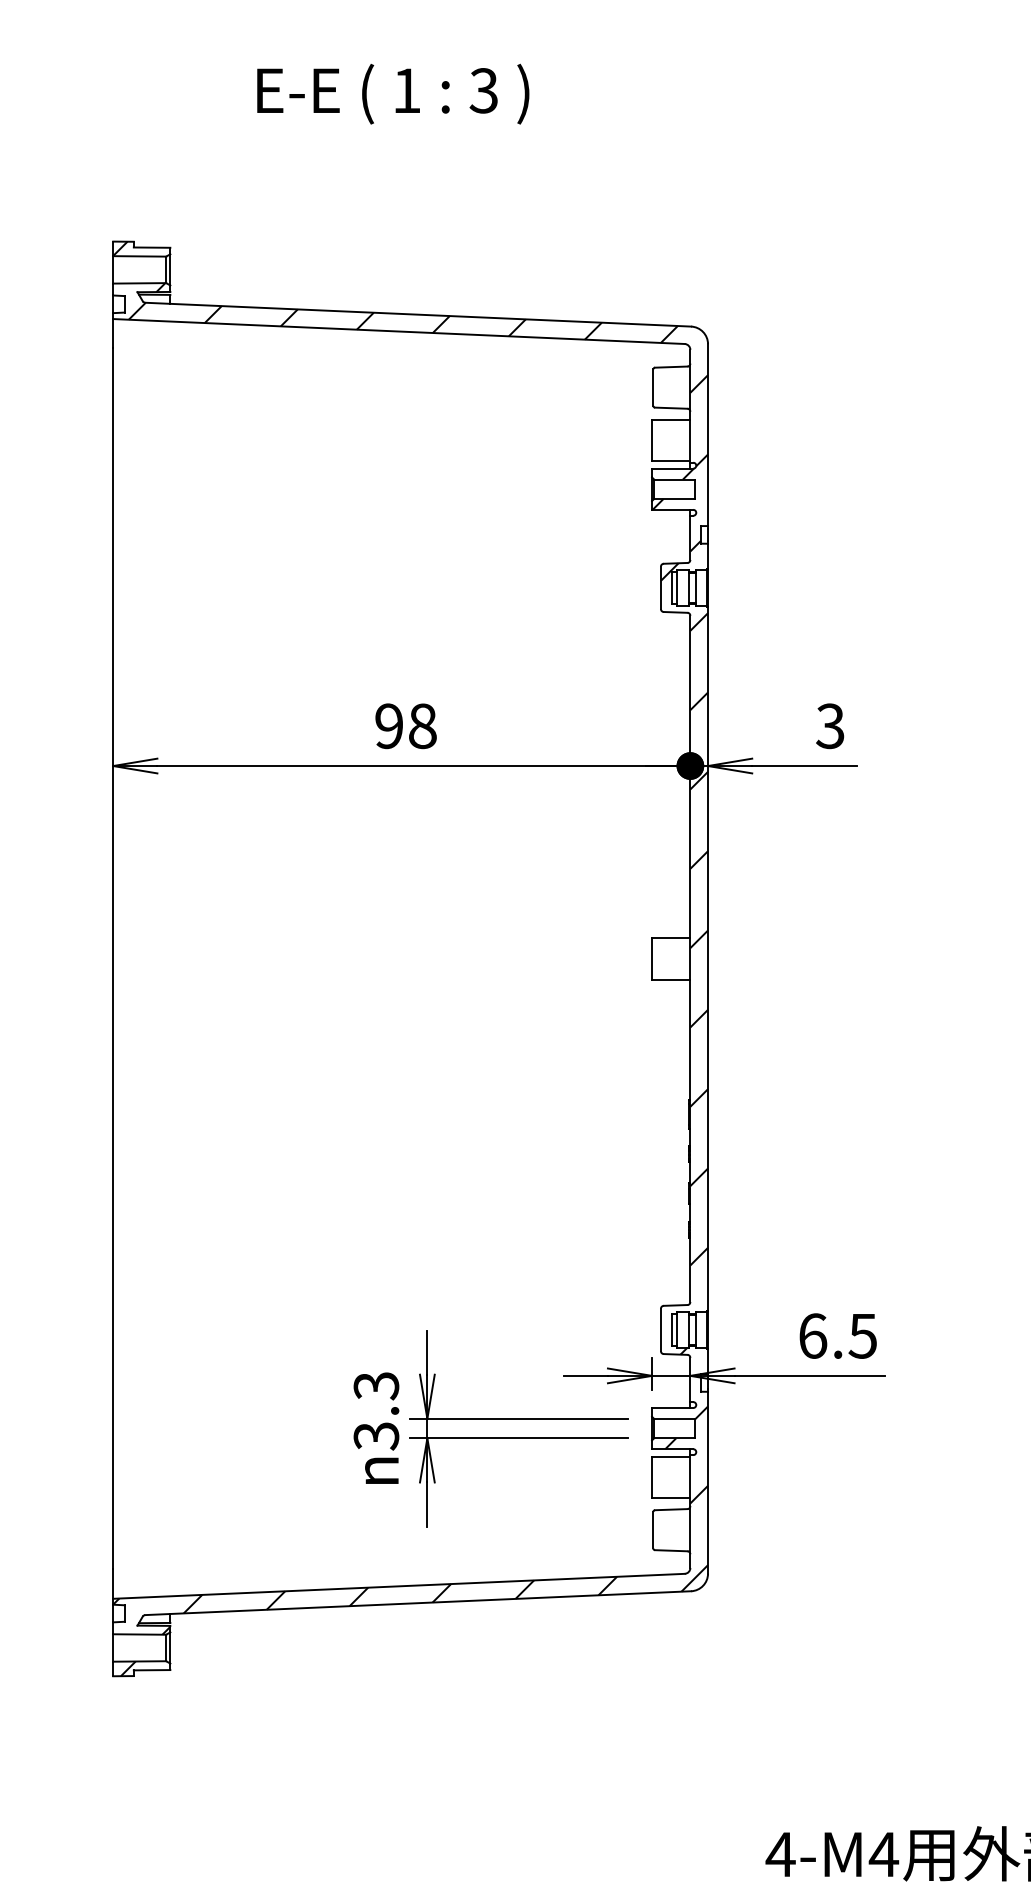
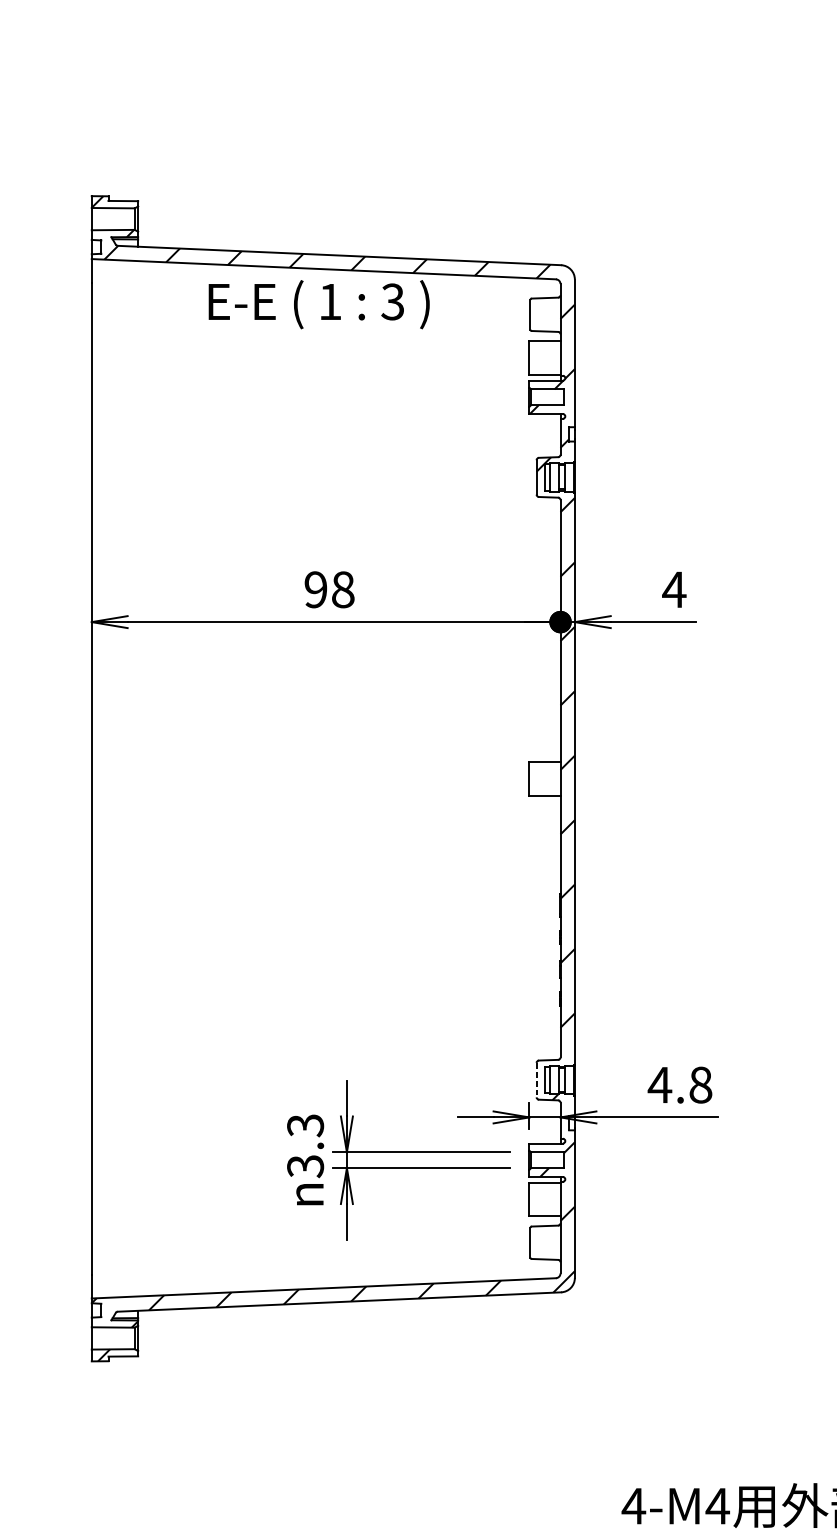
text: (393, 93) -> (319, 304), moved
text: (830, 726) -> (674, 590), 3 -> 4
line: (660, 1330) -> (536, 1080), solid -> dashed
text: (837, 1335) -> (680, 1084), 6.5 -> 4.8

